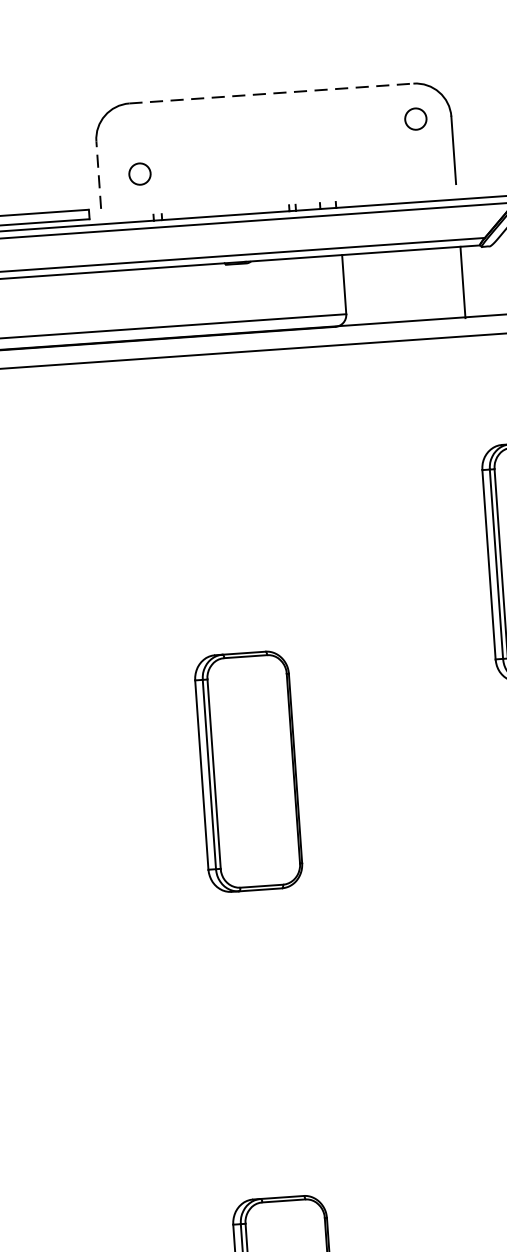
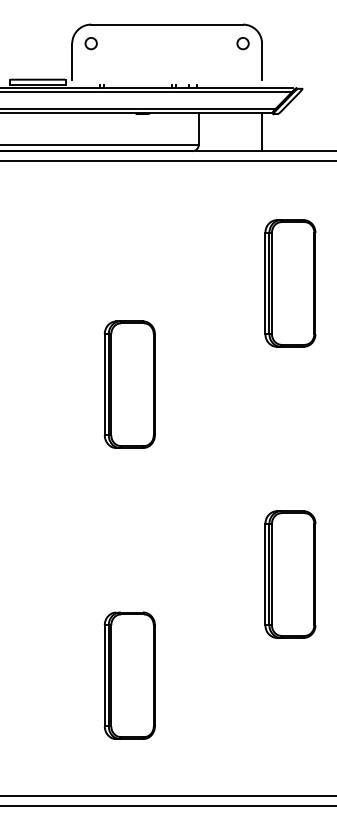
line: (272, 93) -> (167, 24), dashed -> solid
line: (99, 174) -> (72, 61), dashed -> solid
circle: (138, 174) -> (90, 43), moved

